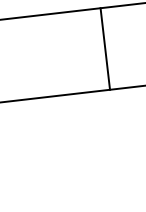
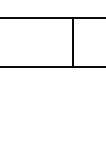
line: (106, 49) -> (73, 42), moved

